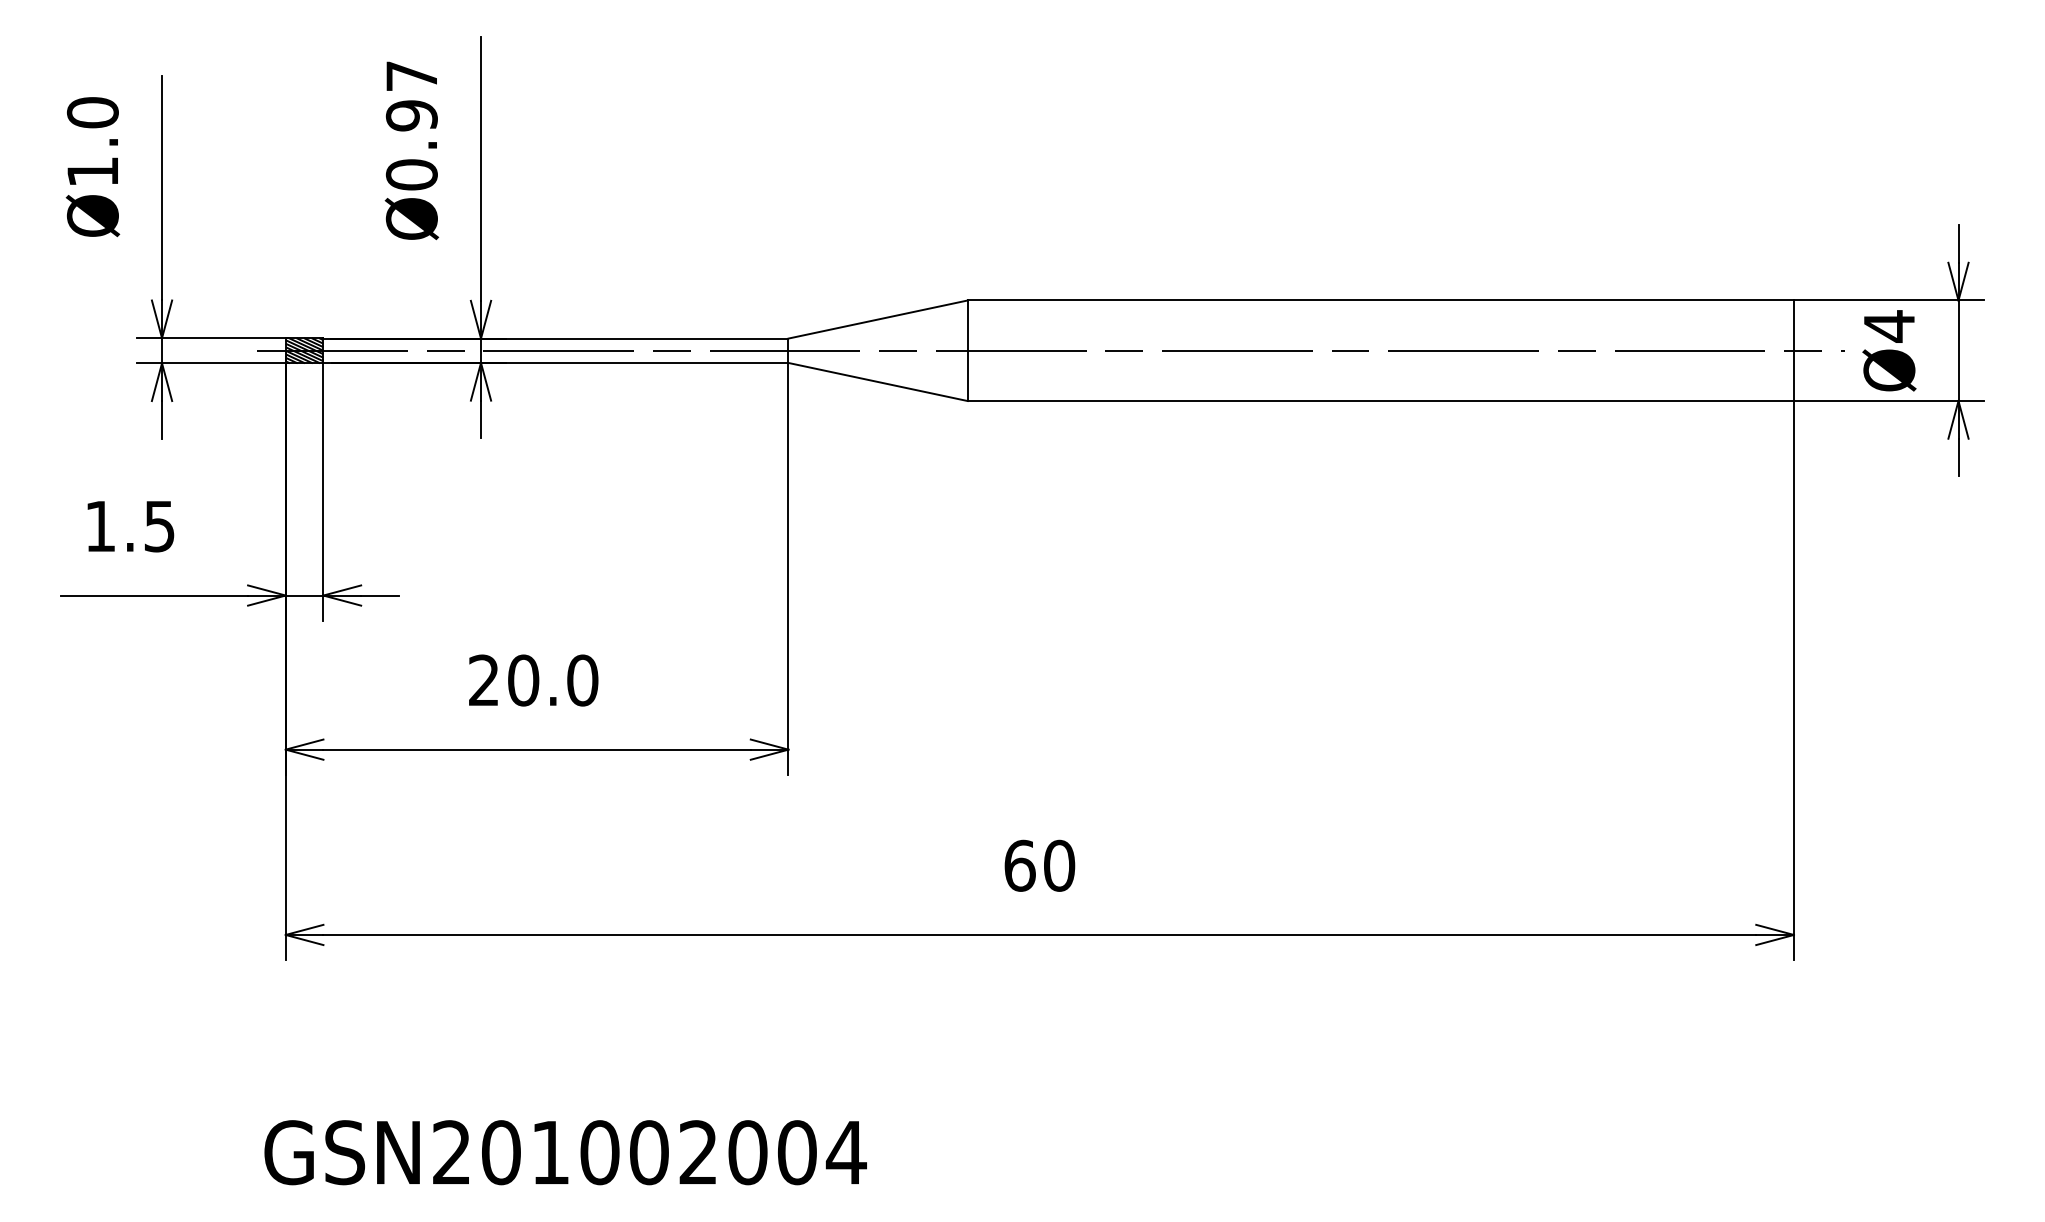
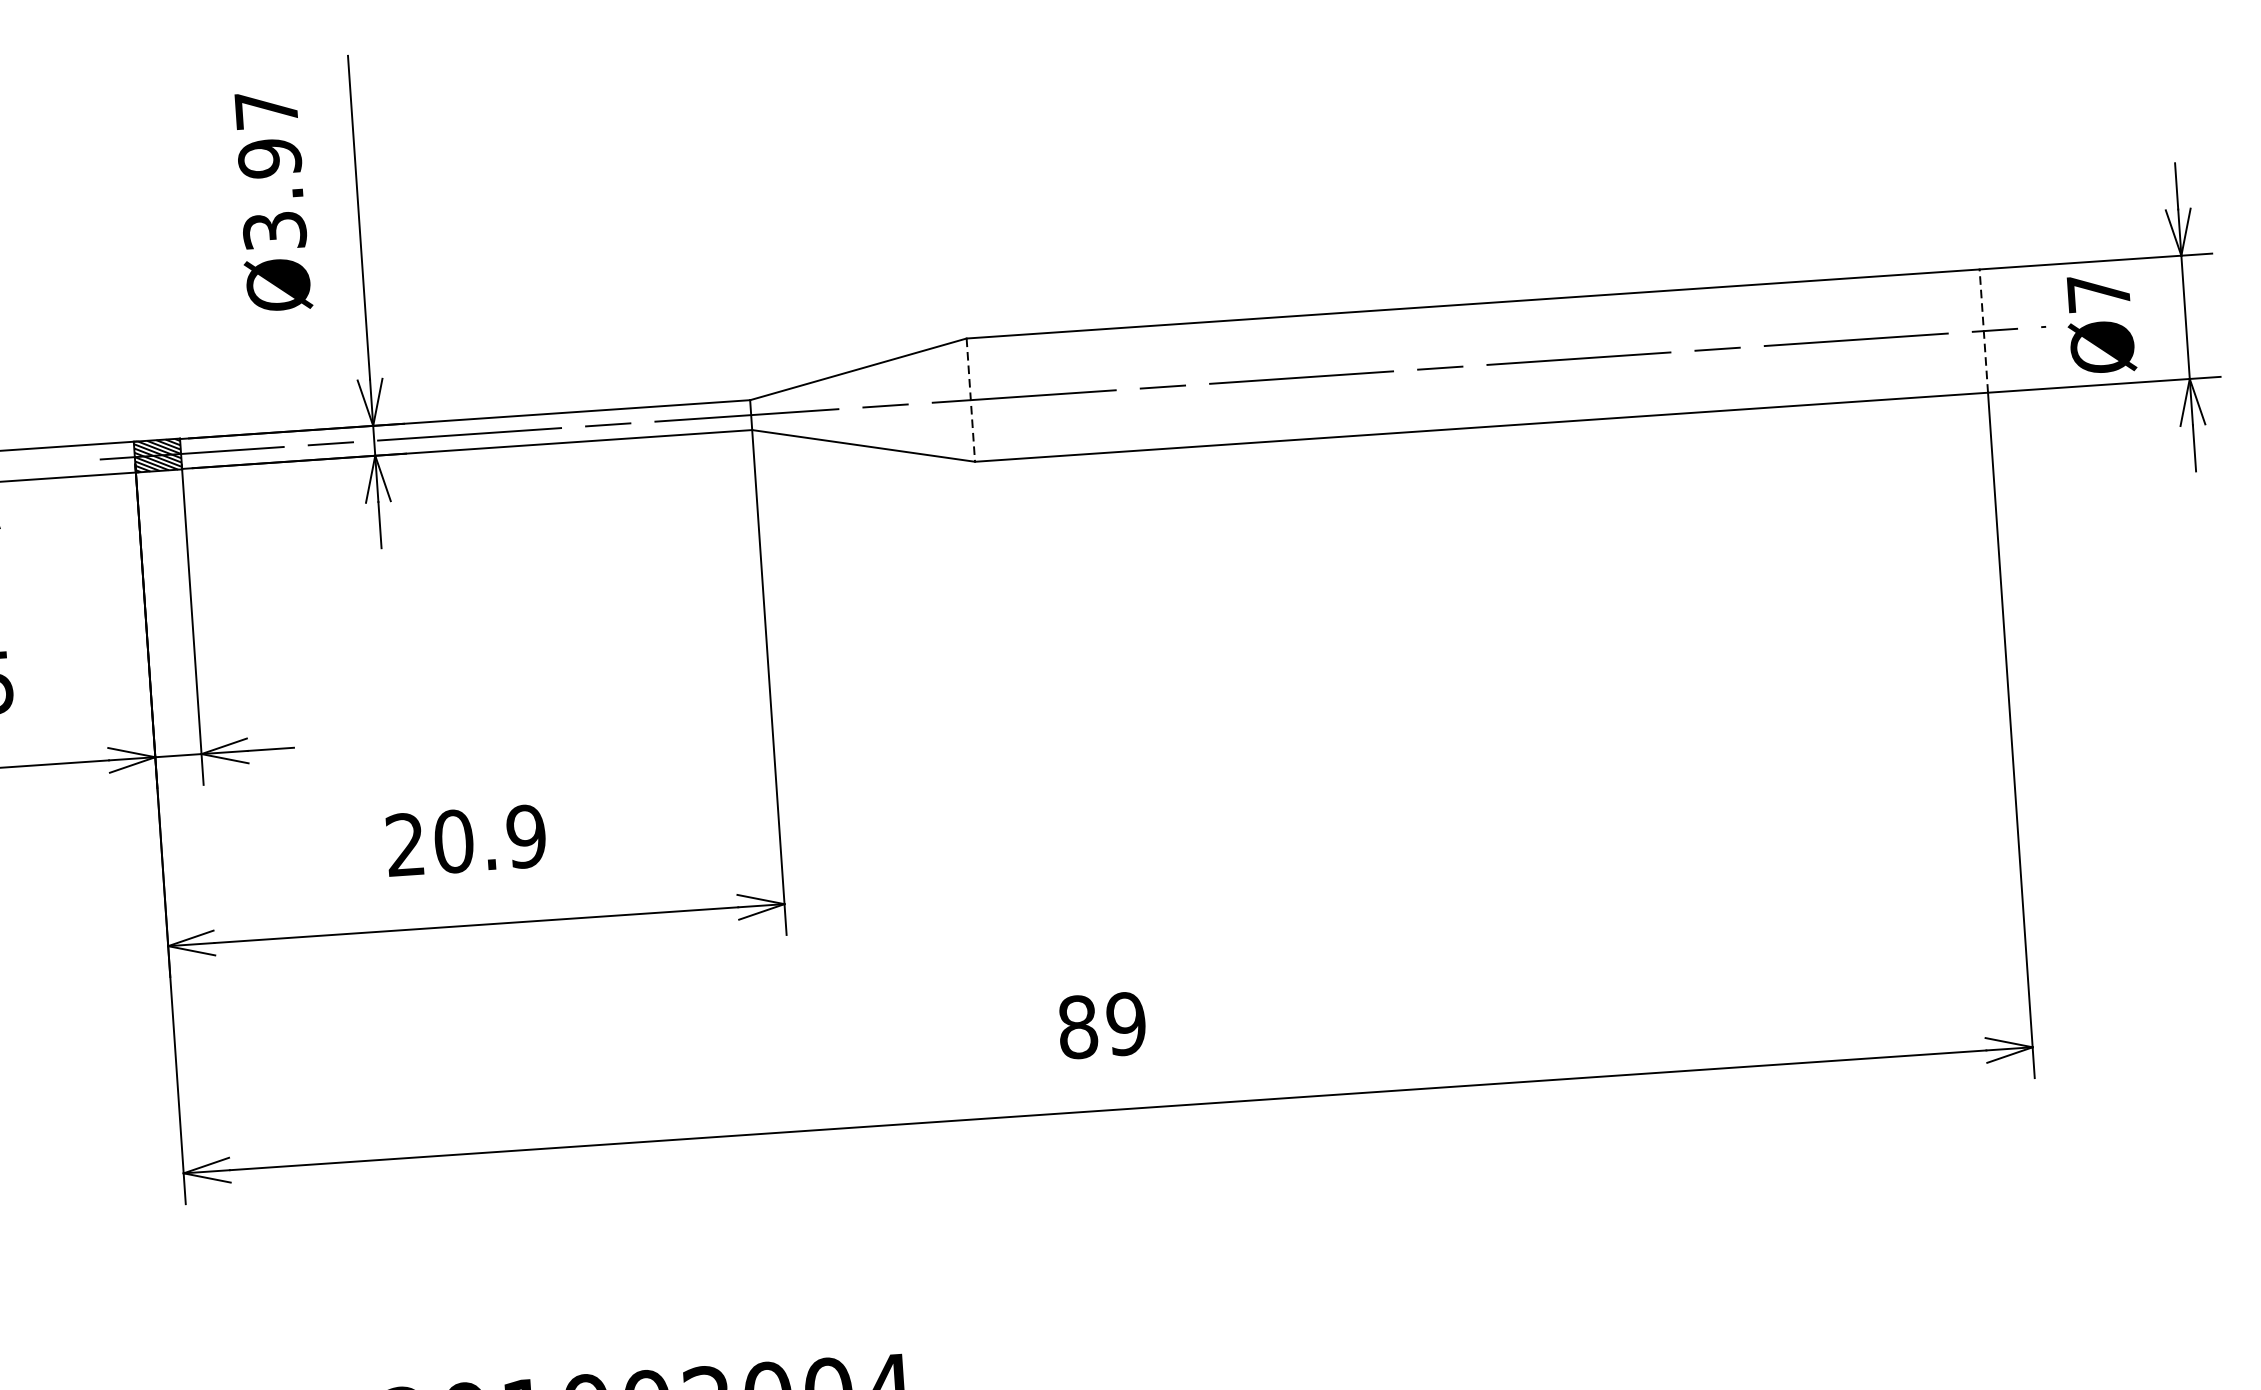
text: (411, 174) -> (274, 230), Ø0.97 -> Ø3.97
text: (1889, 326) -> (2098, 293), Ø4 -> Ø7
line: (1793, 350) -> (1983, 330), solid -> dashed
line: (967, 351) -> (970, 401), solid -> dashed
text: (582, 680) -> (526, 836), 20.0 -> 20.9
text: (1039, 865) -> (1101, 1025), 60 -> 89

